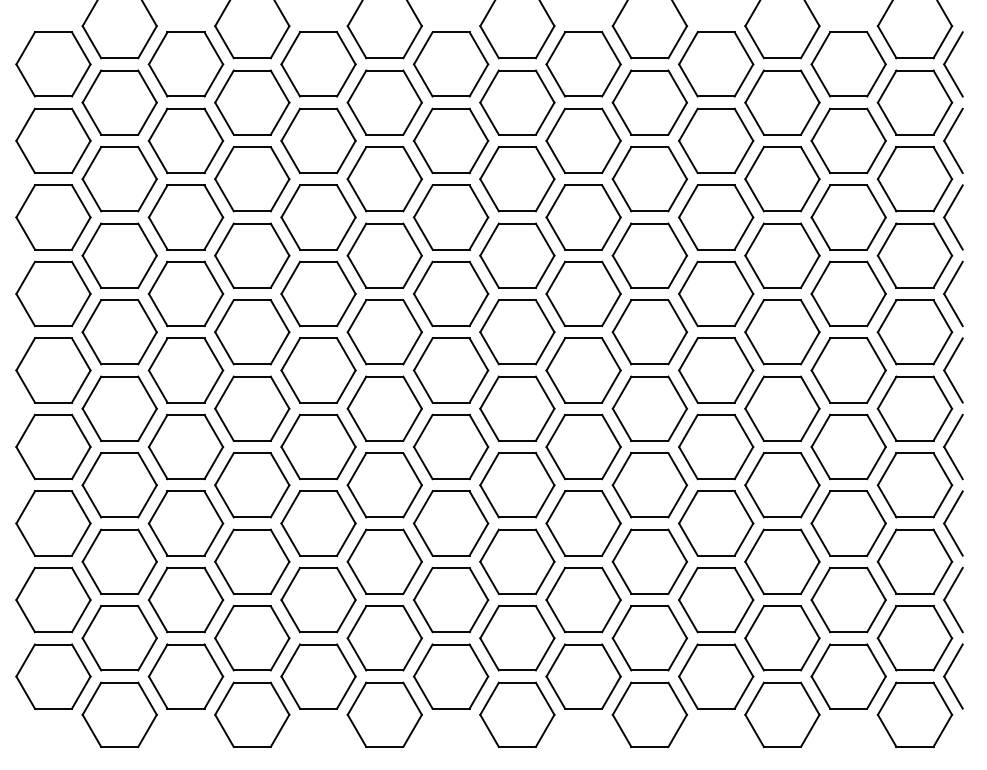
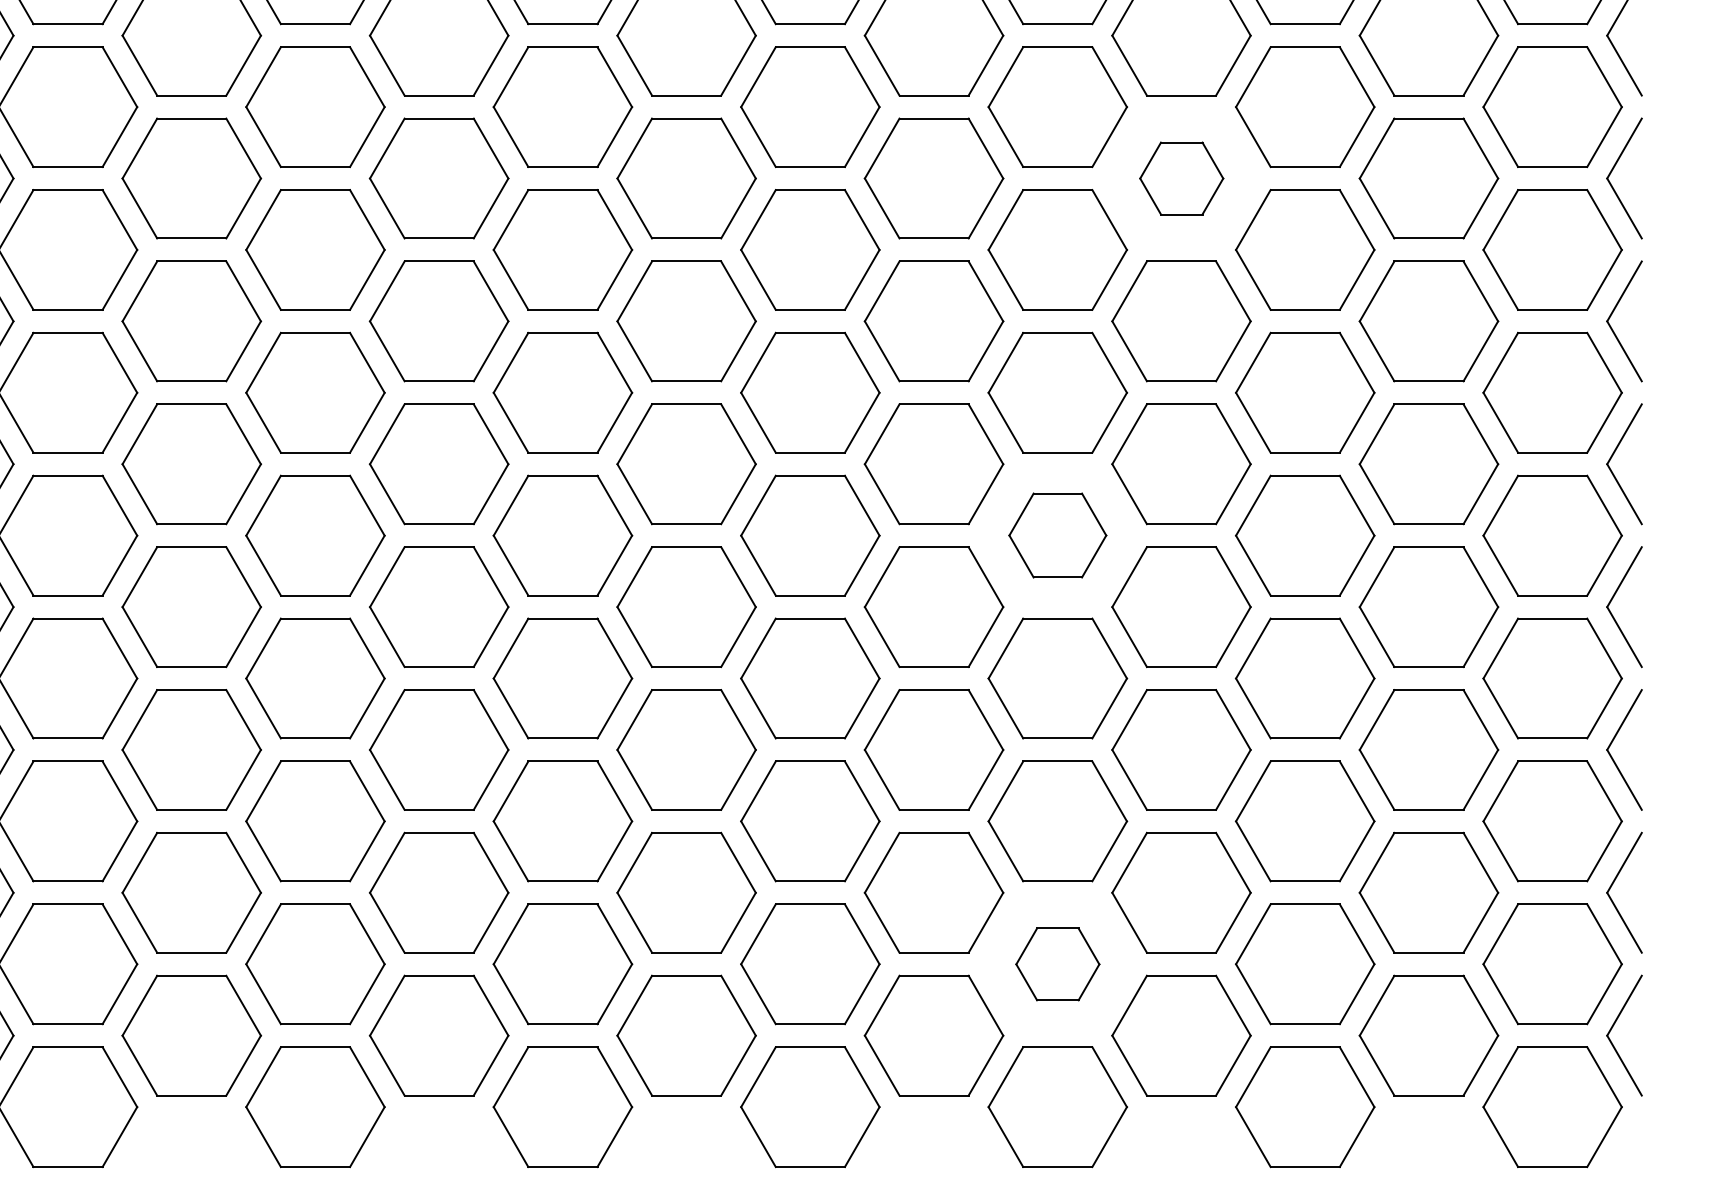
part: (716, 217) -> (1182, 178), size x0.6
part: (649, 408) -> (1057, 535), size x0.7
part: (649, 638) -> (1057, 964), size x0.6

